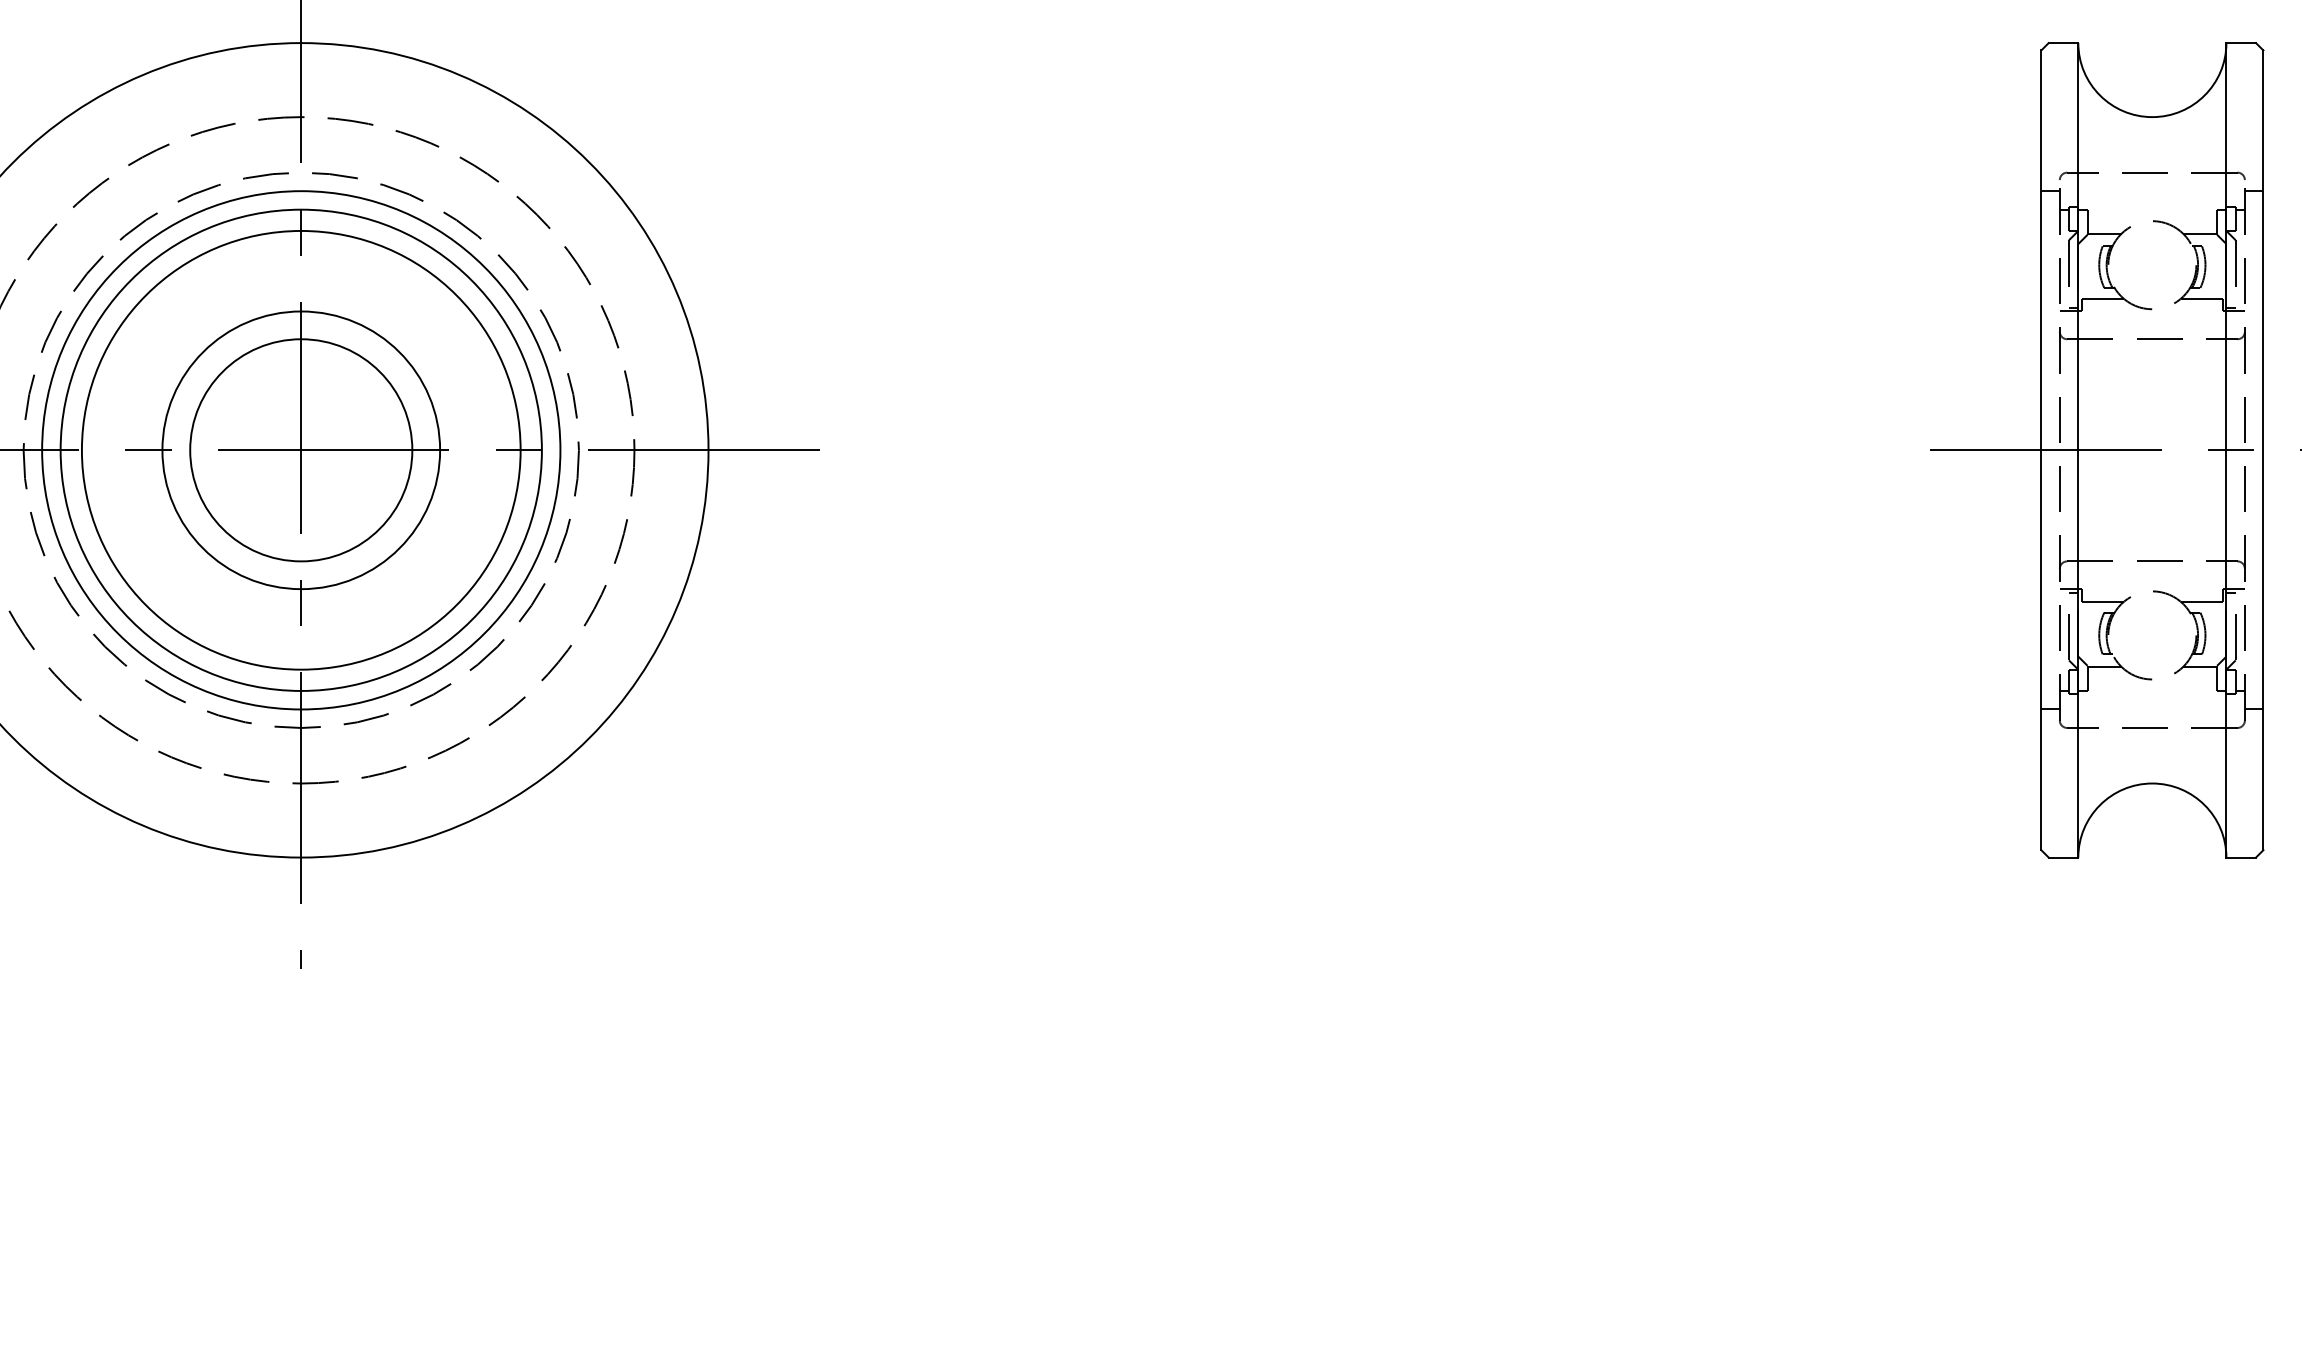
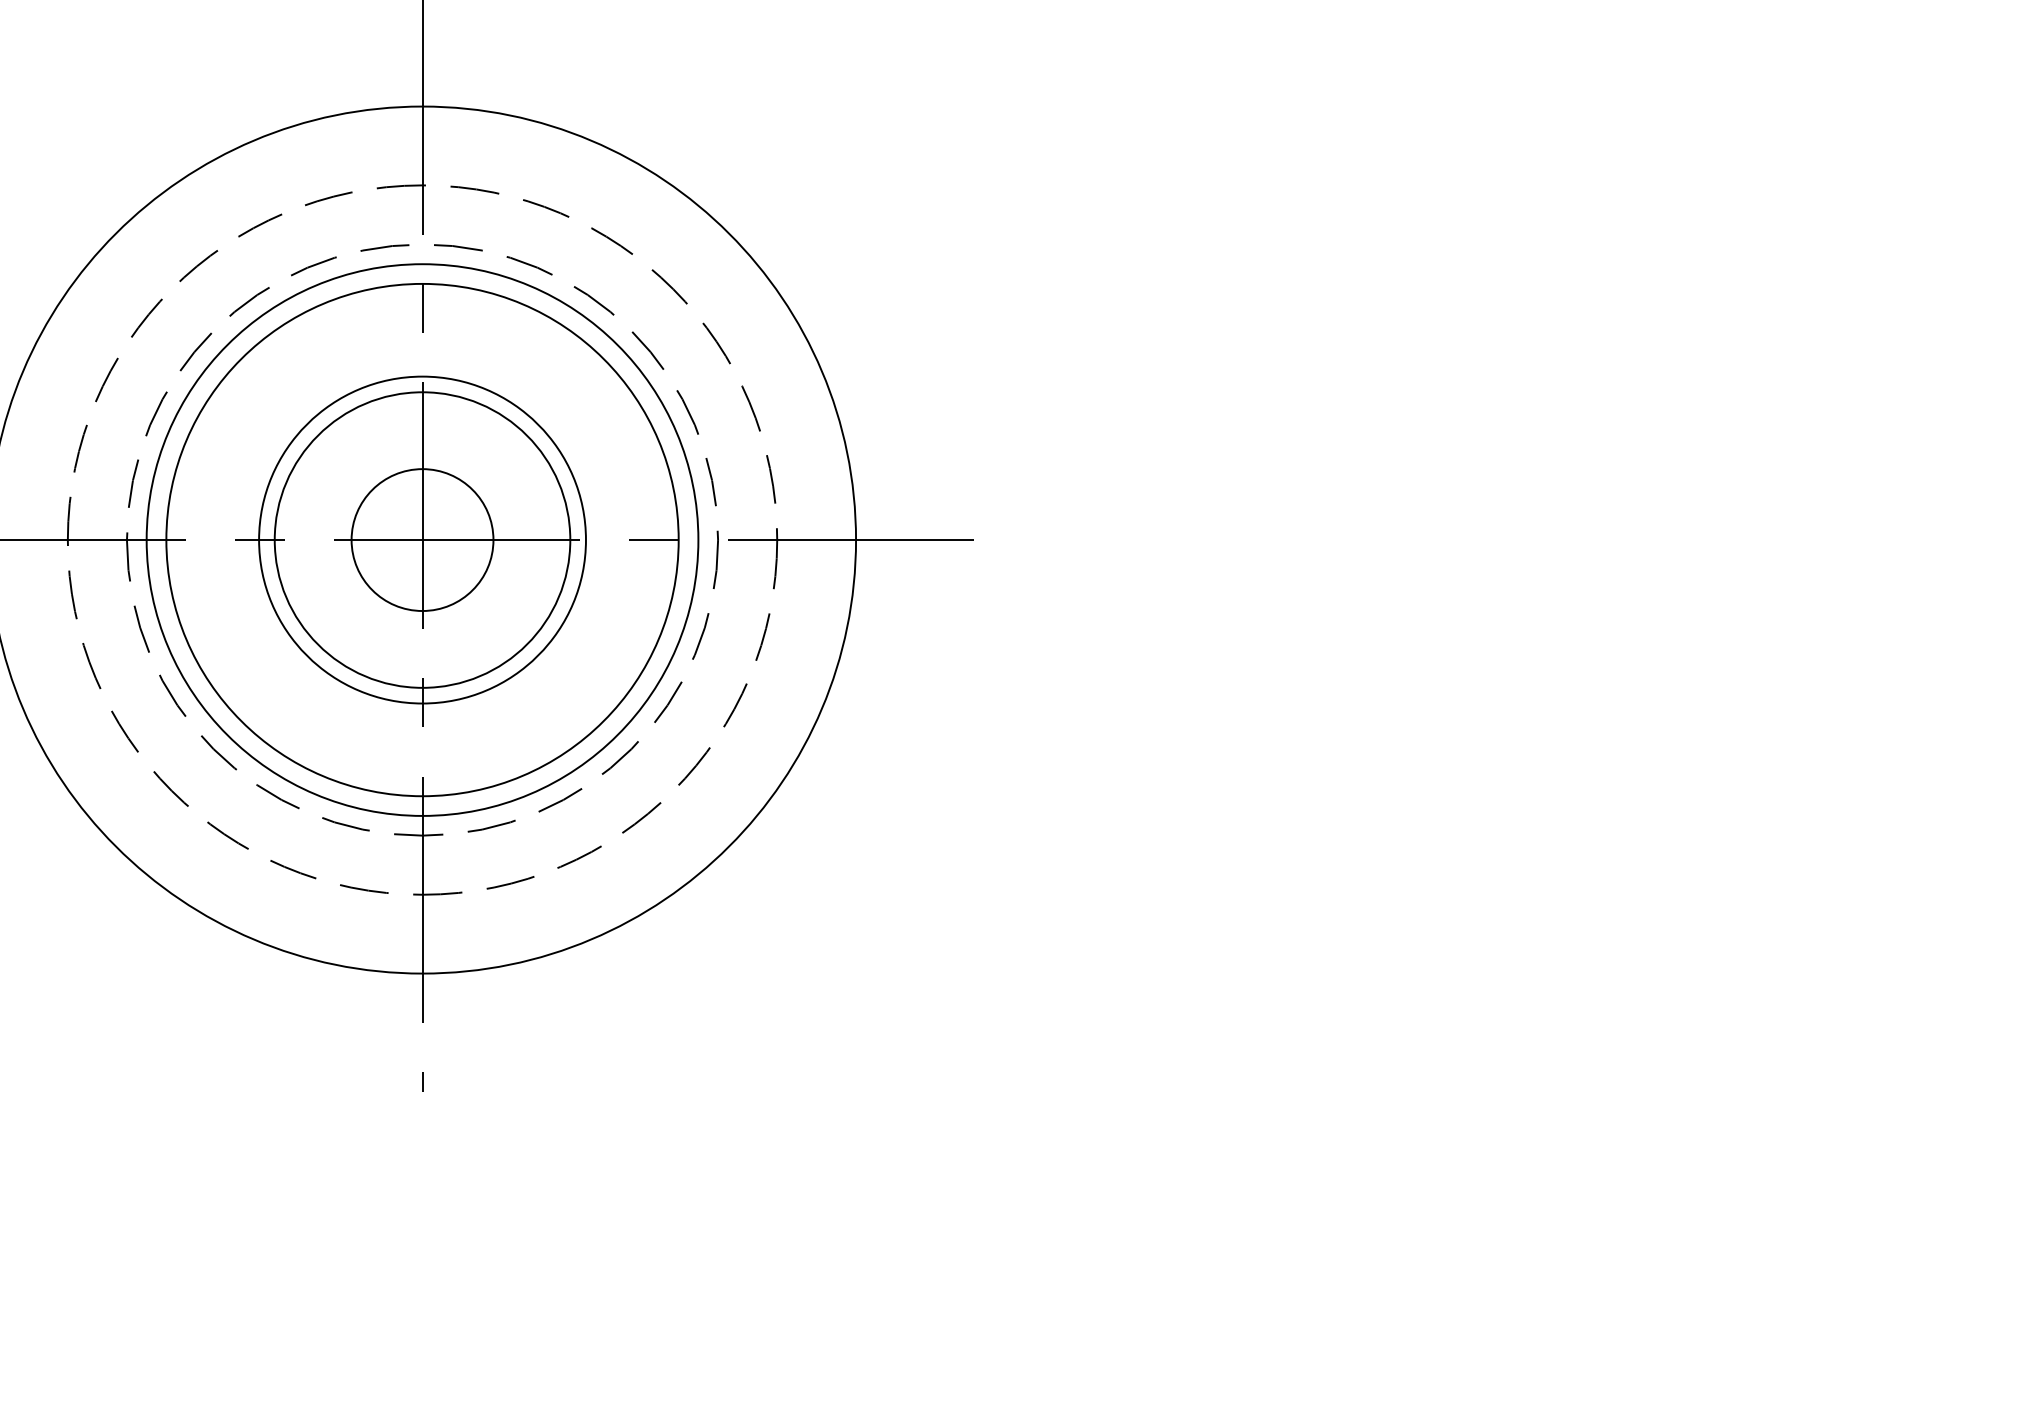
circle: (300, 449) -> (421, 539), size x0.7
circle: (301, 450) -> (422, 540), size x0.6

